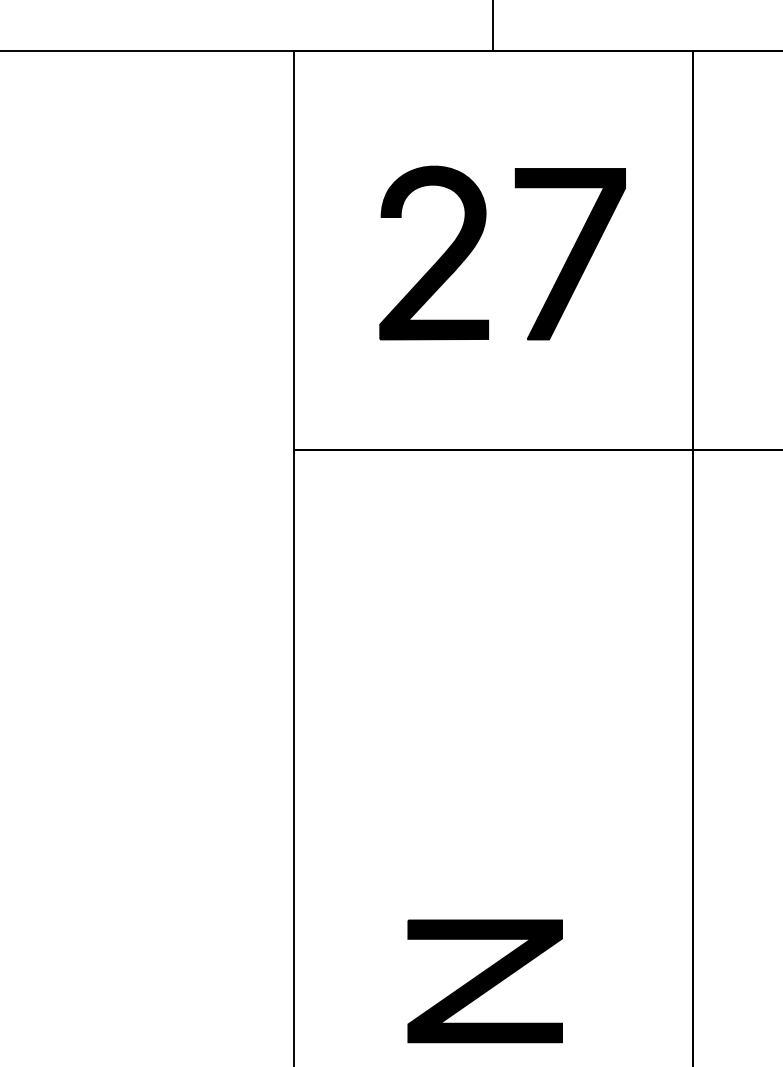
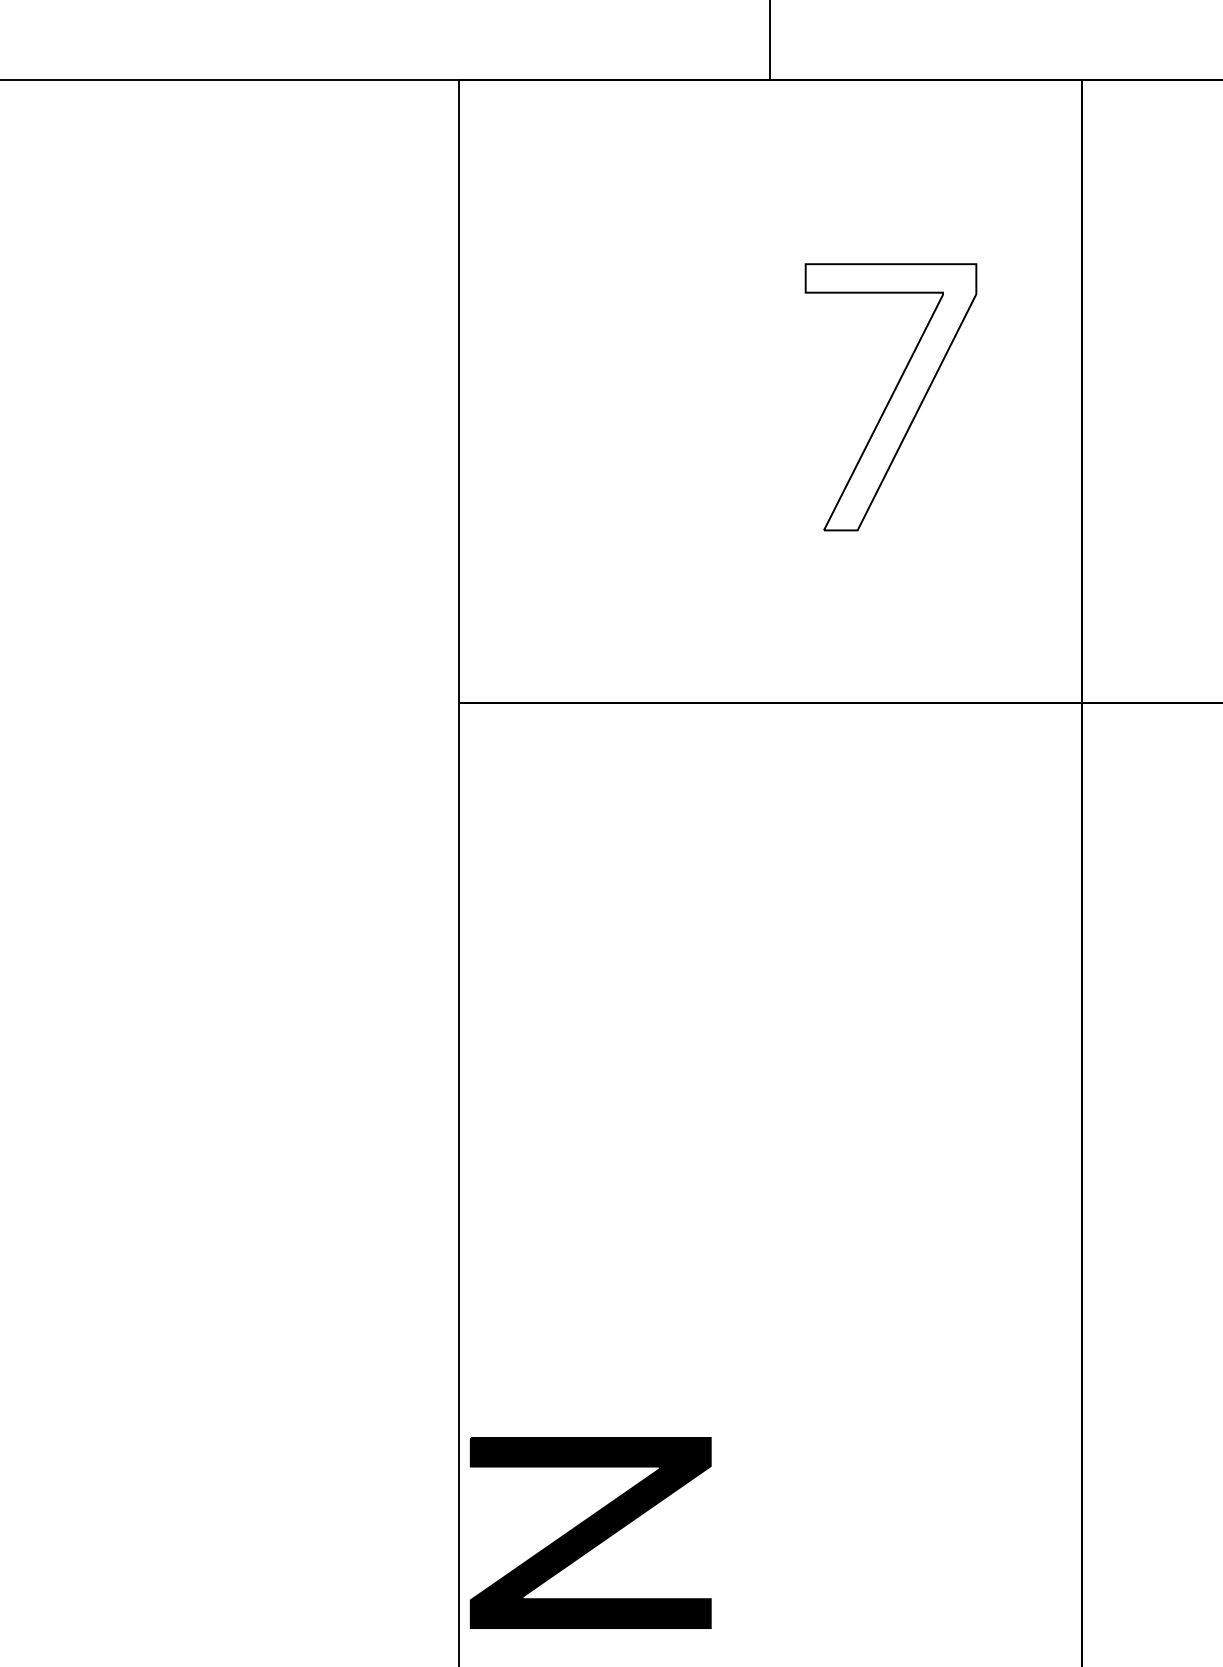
fill: (570, 254) -> (891, 397), removed
part: (441, 255) -> (689, 399), removed
part: (484, 981) -> (589, 1533), moved

